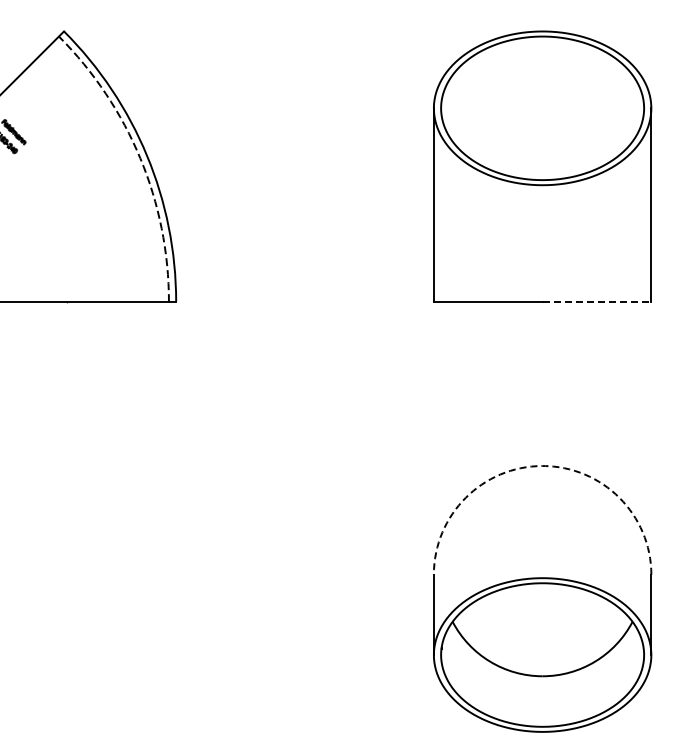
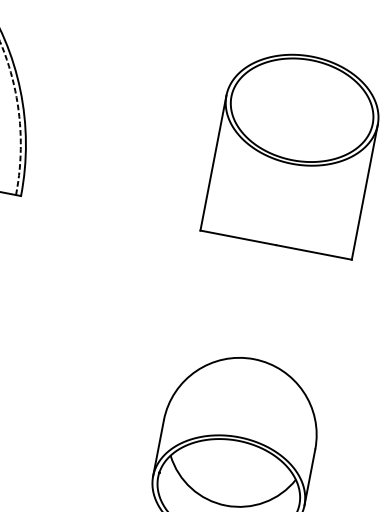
line: (597, 302) -> (314, 252), dashed -> solid
arc: (542, 466) -> (254, 359), dashed -> solid

